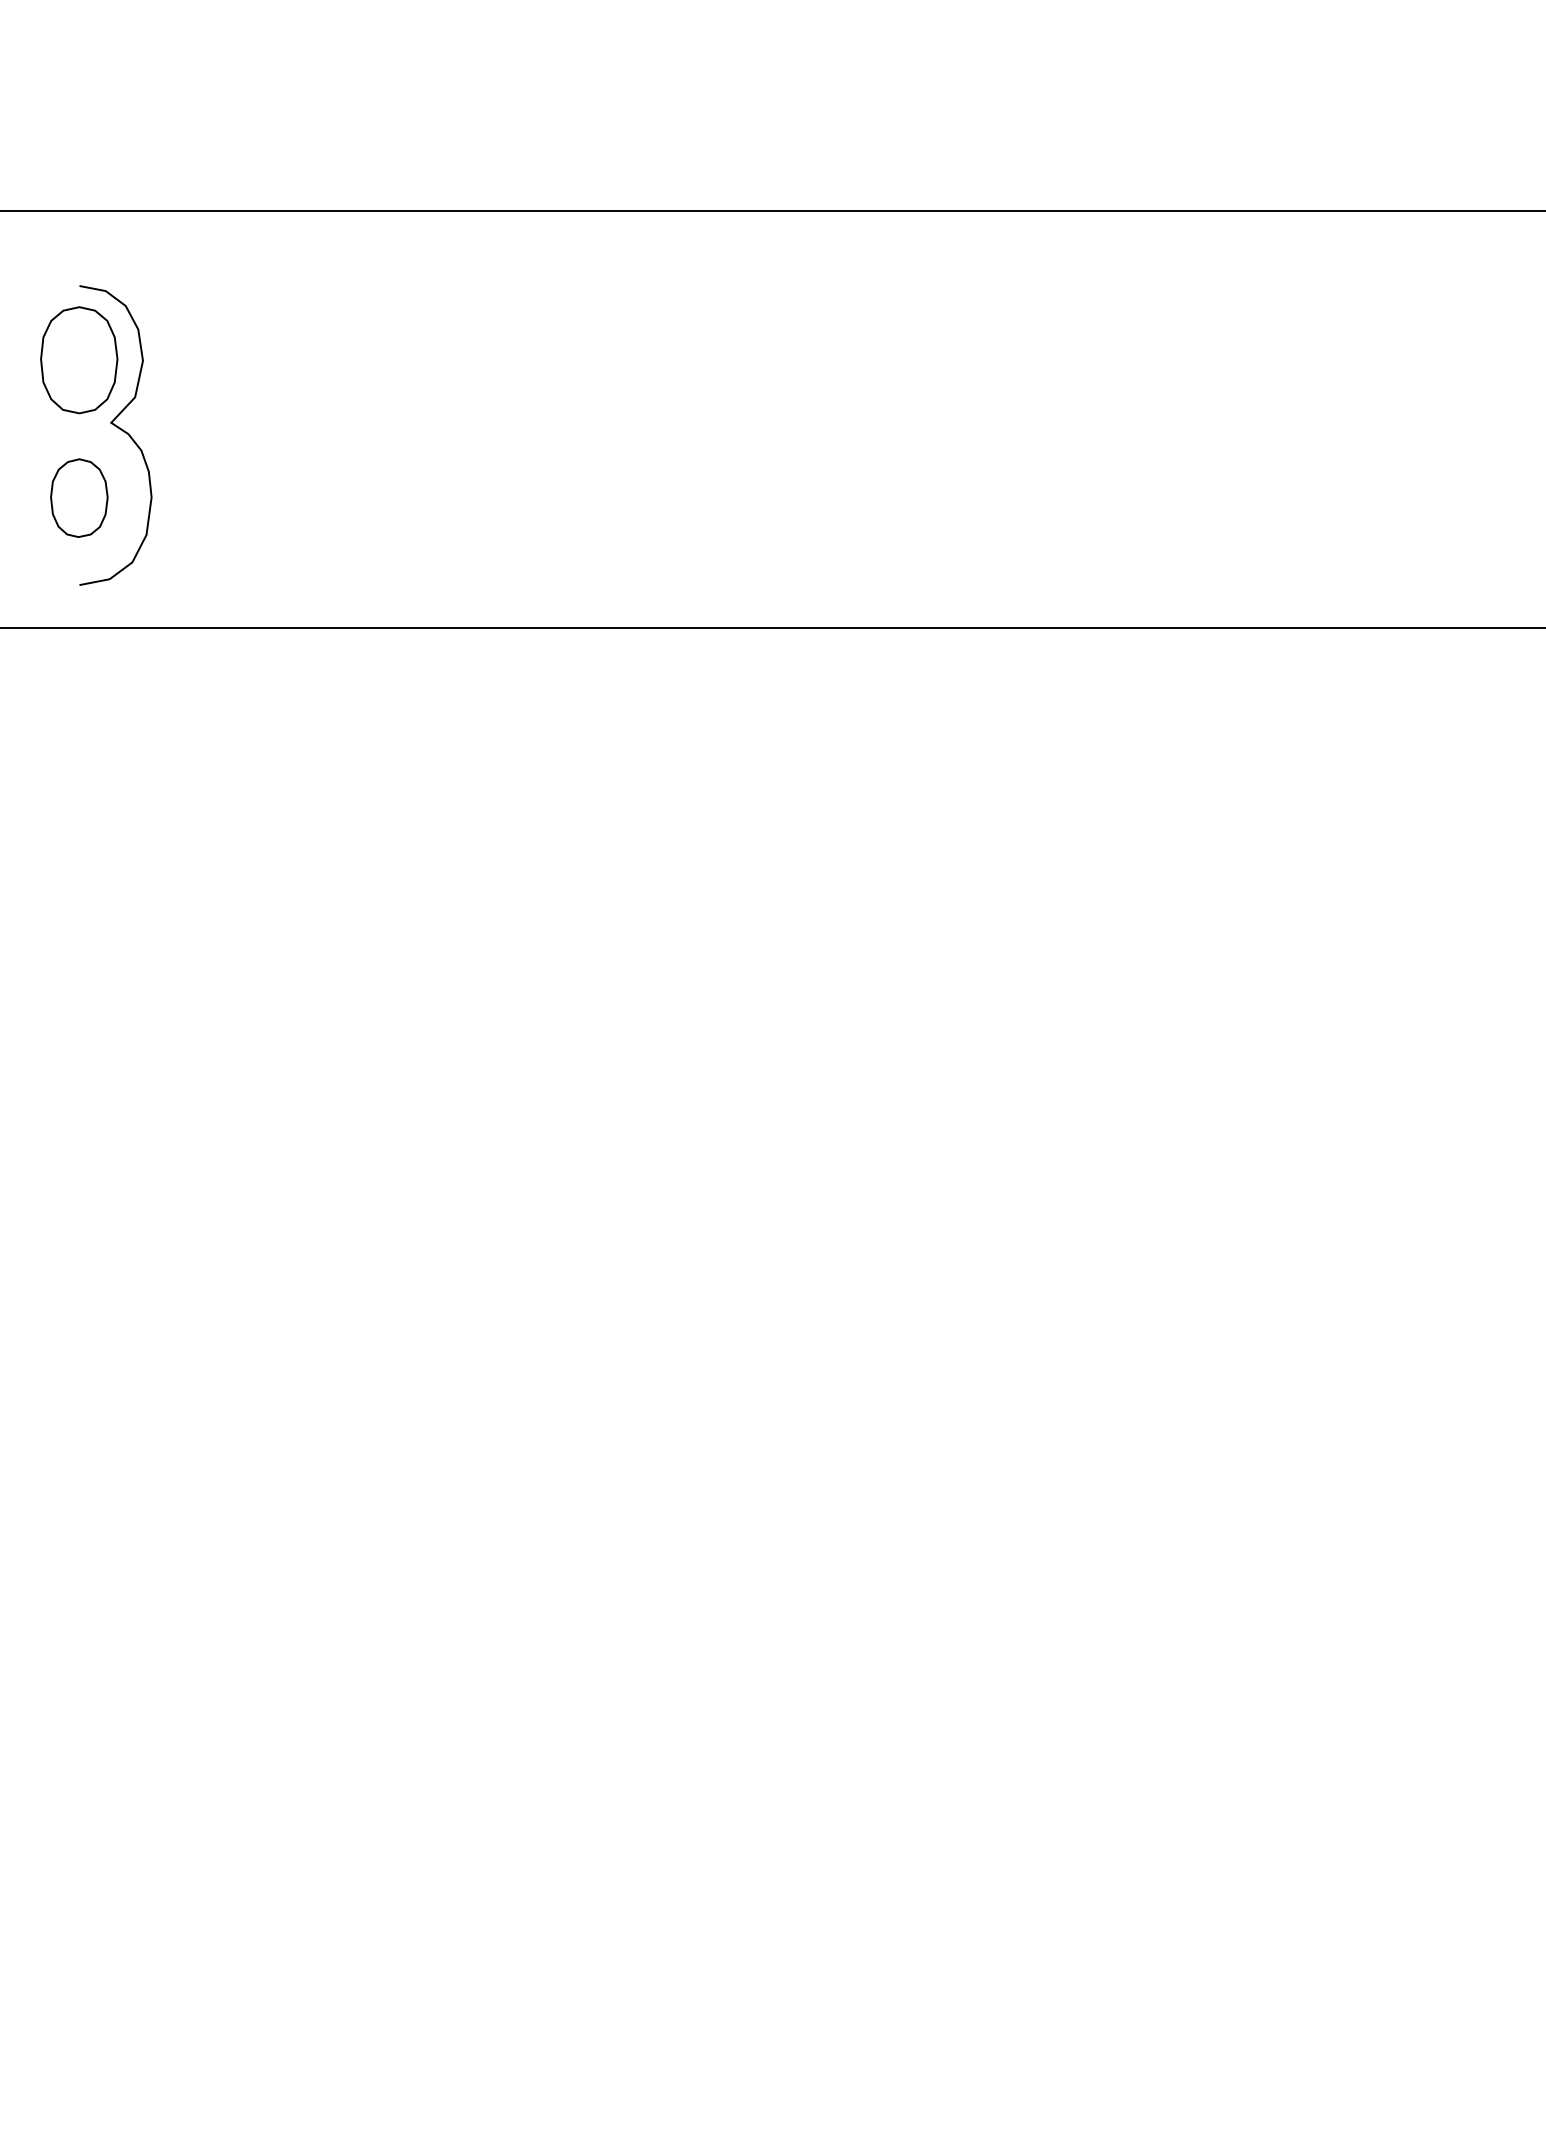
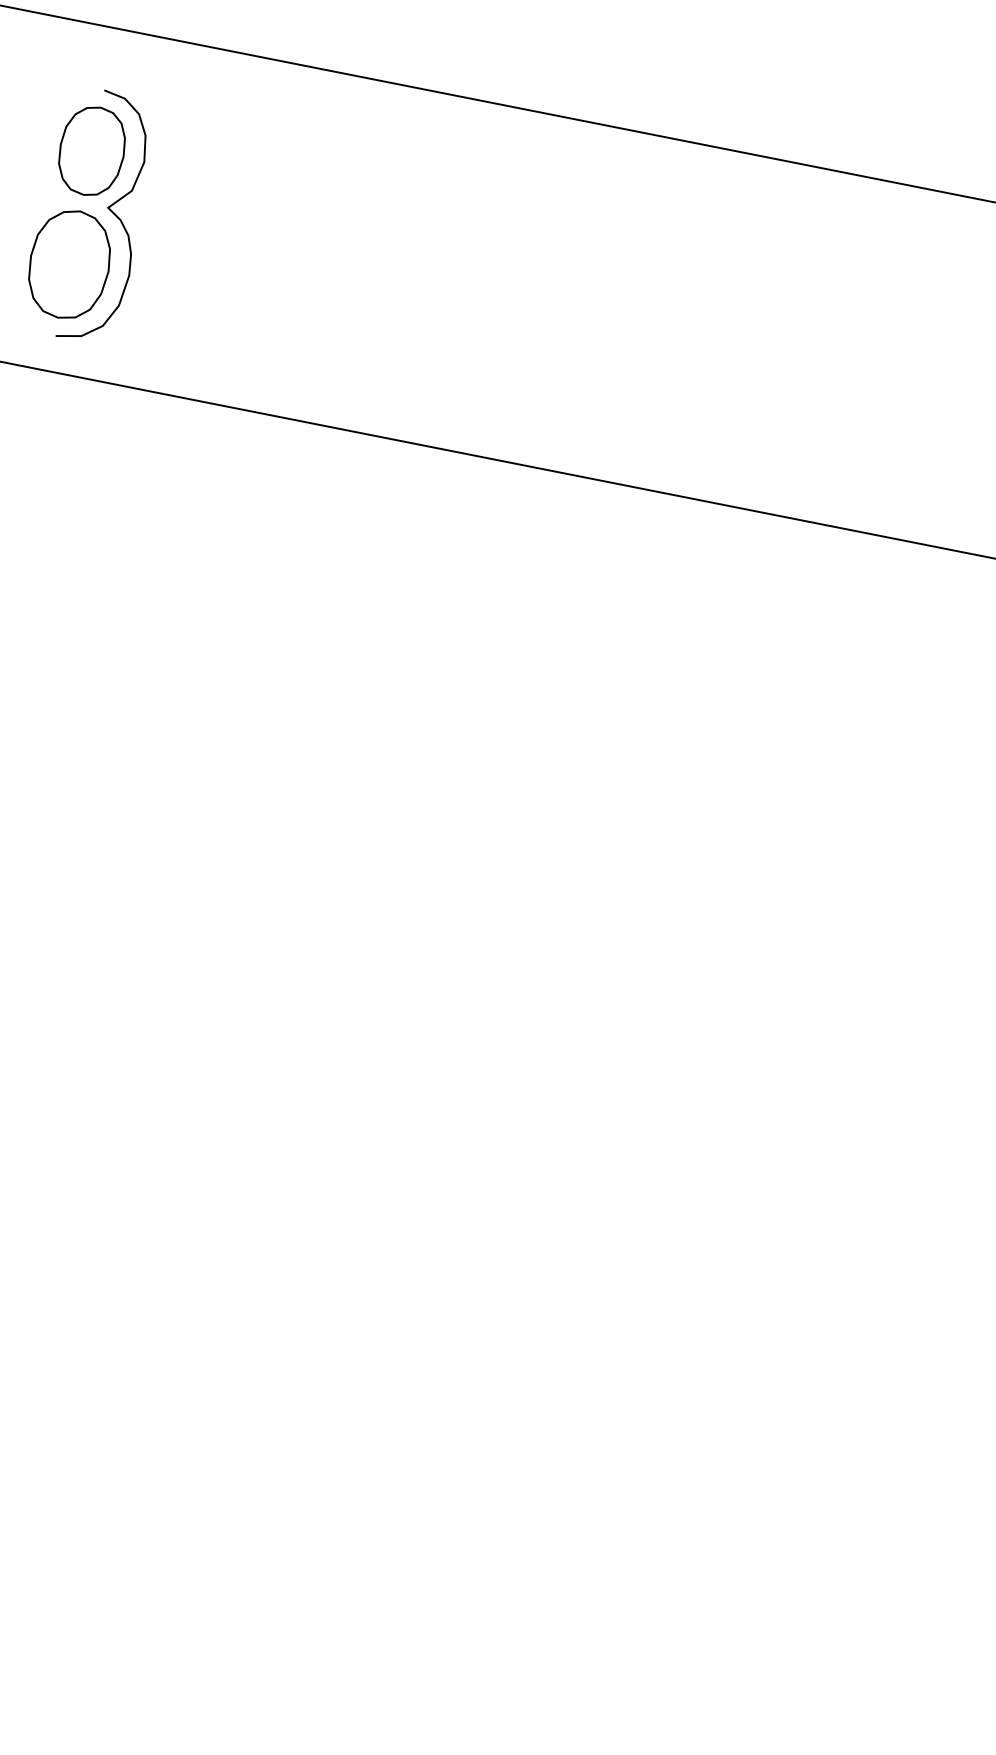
part: (79, 497) -> (69, 264), size x1.67

